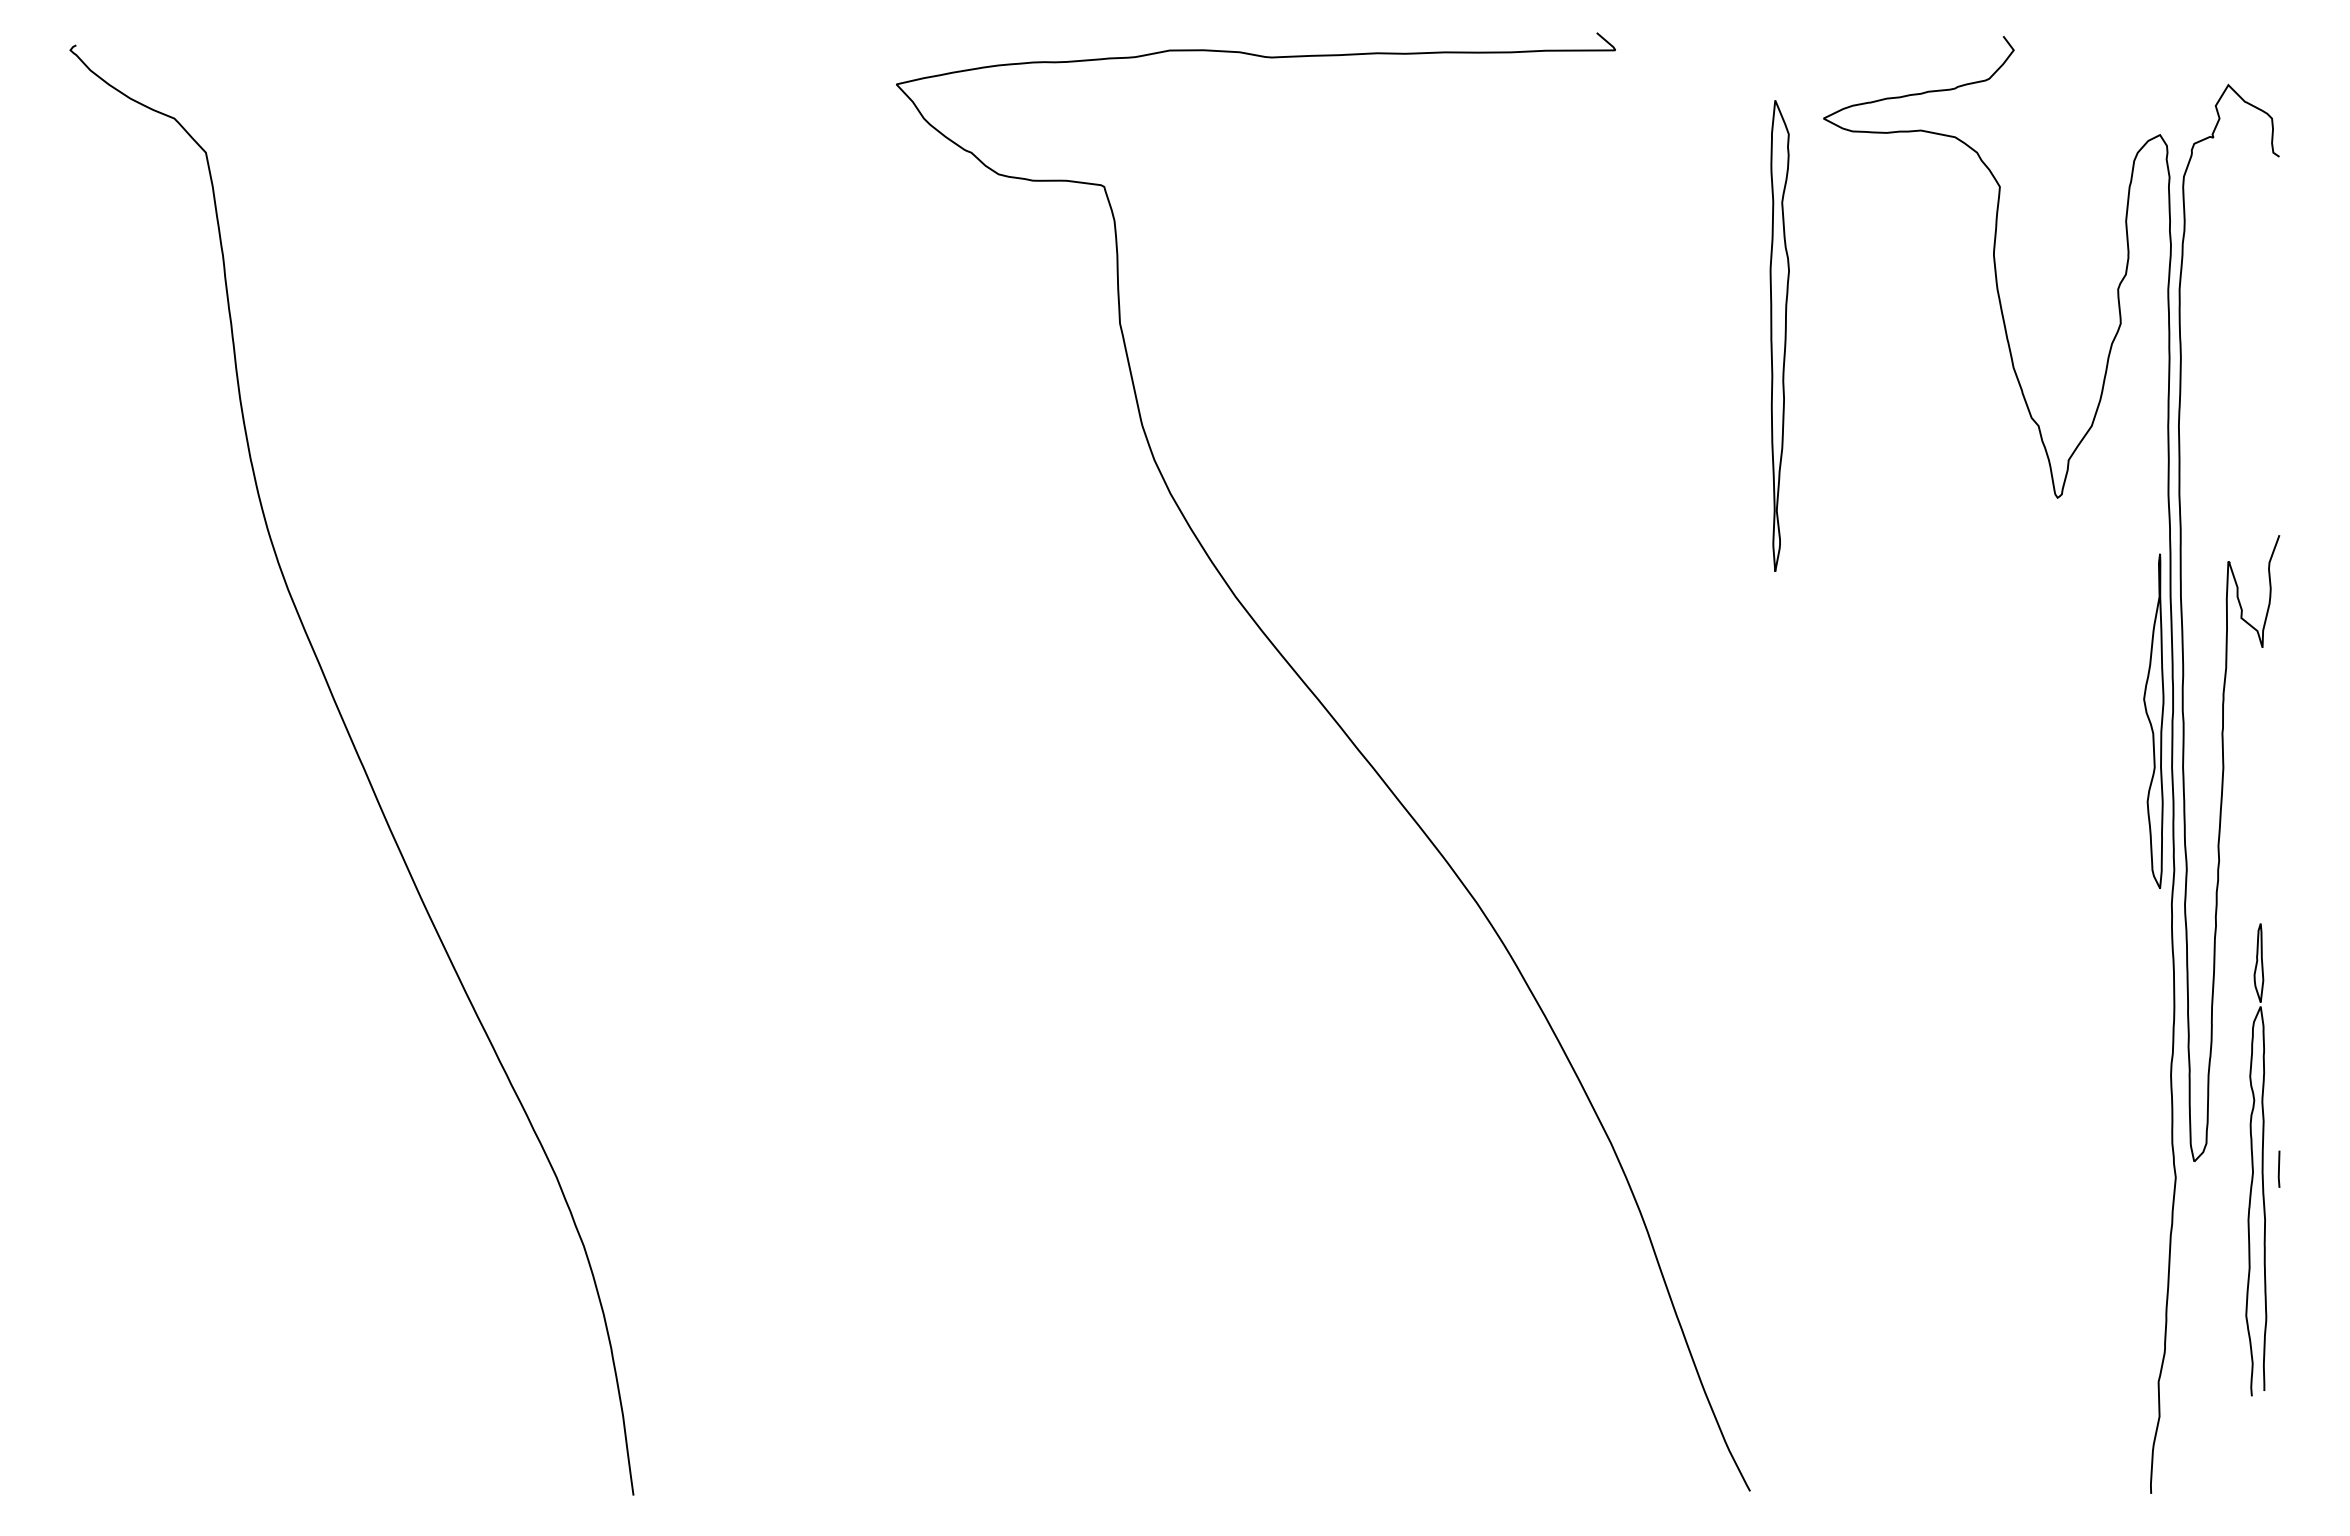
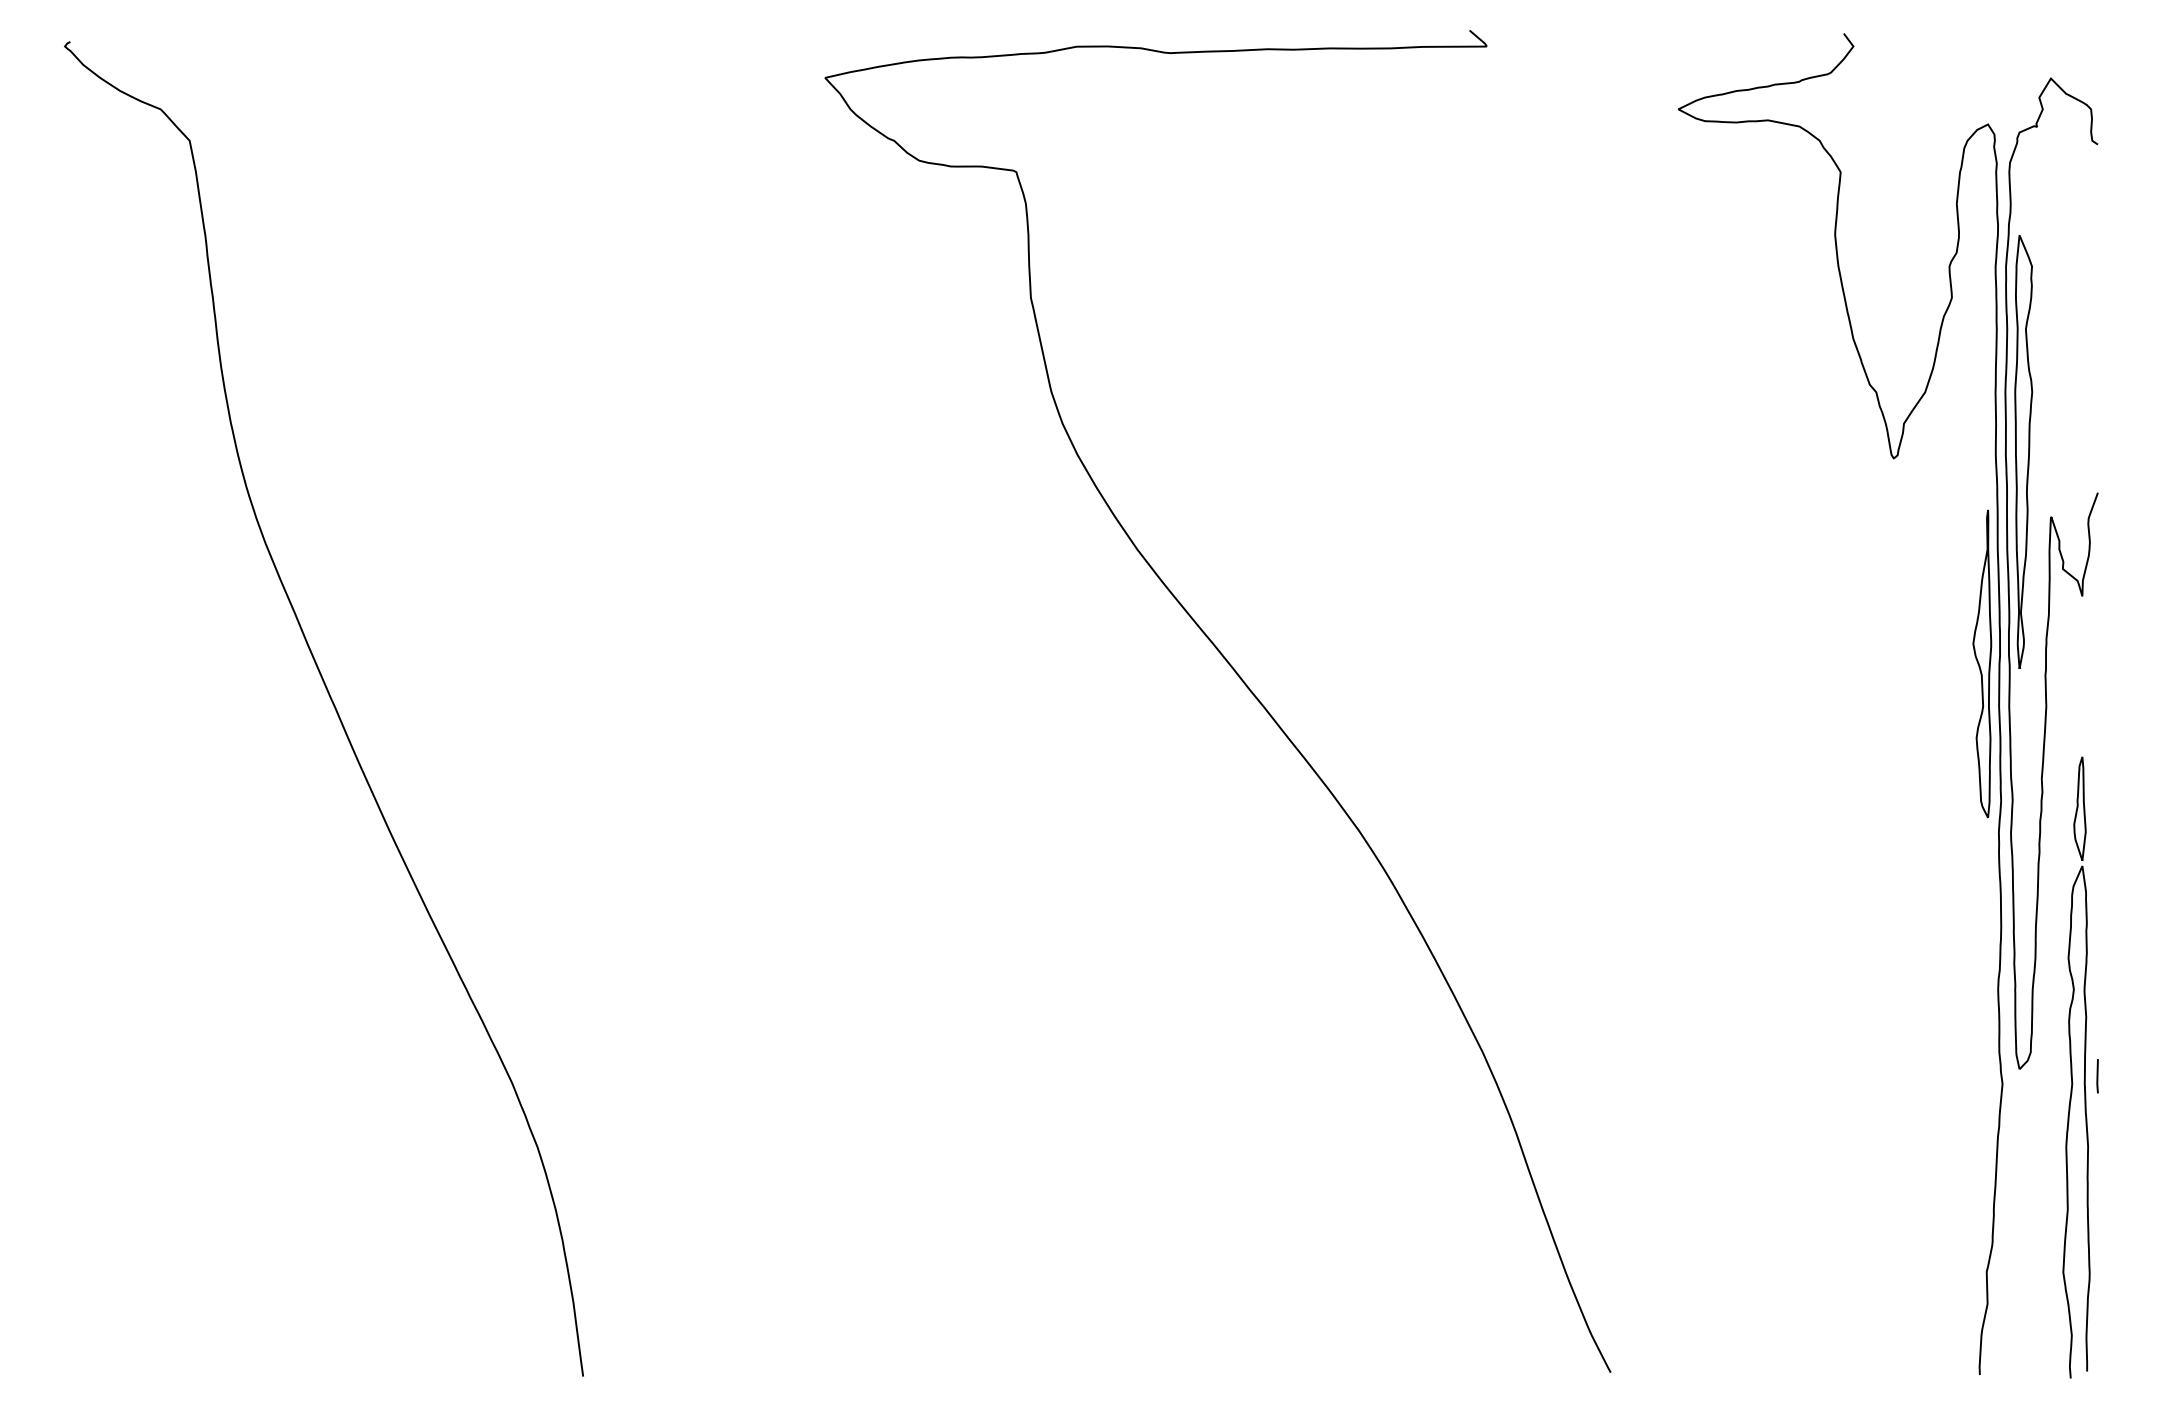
part: (1779, 335) -> (2023, 451), moved
part: (2256, 1159) -> (2076, 1067), size x1.43

